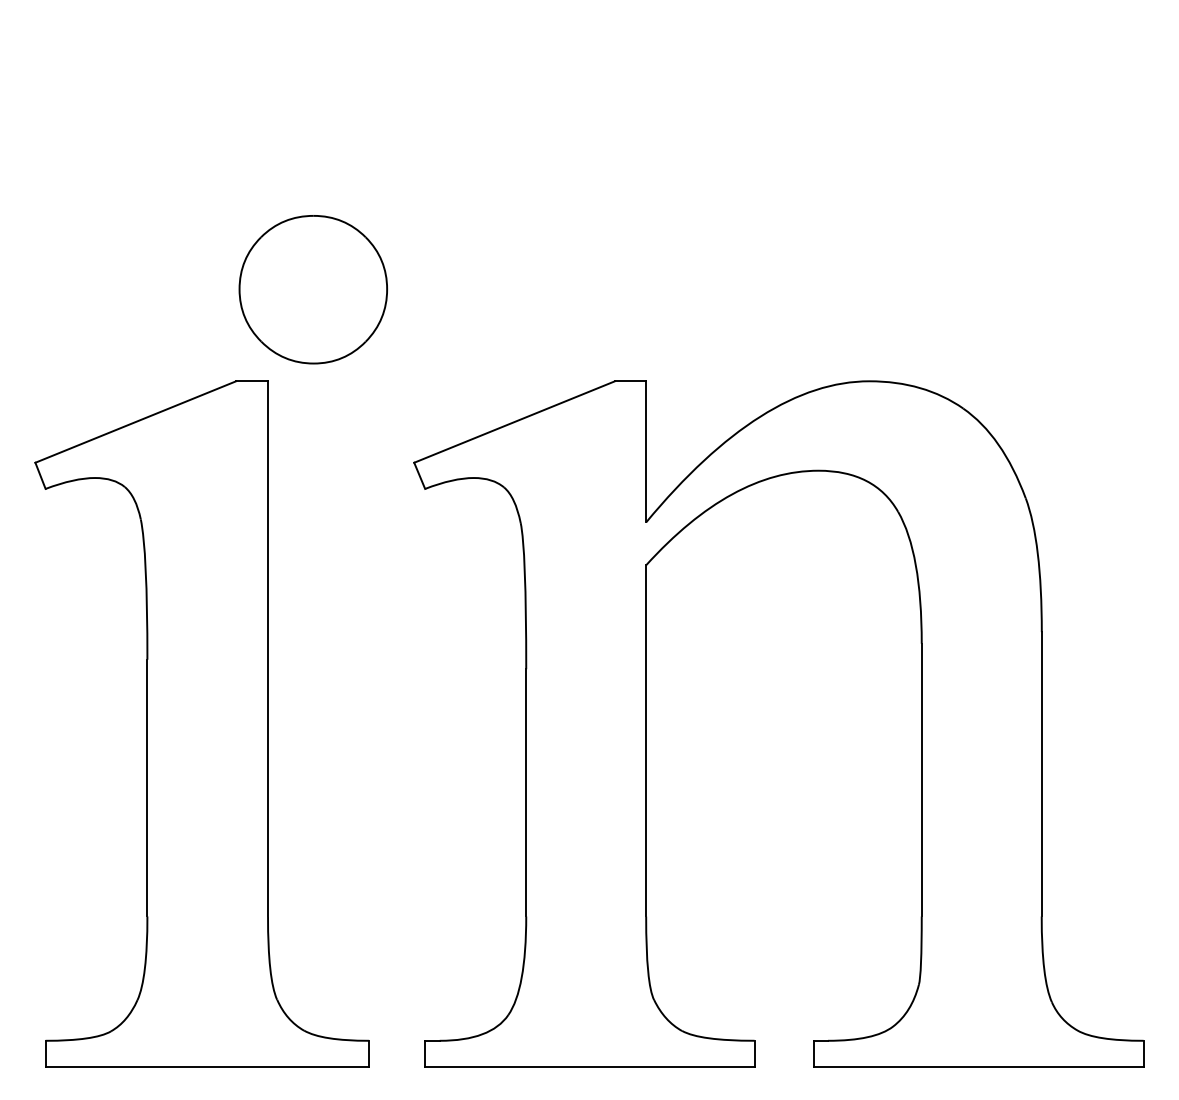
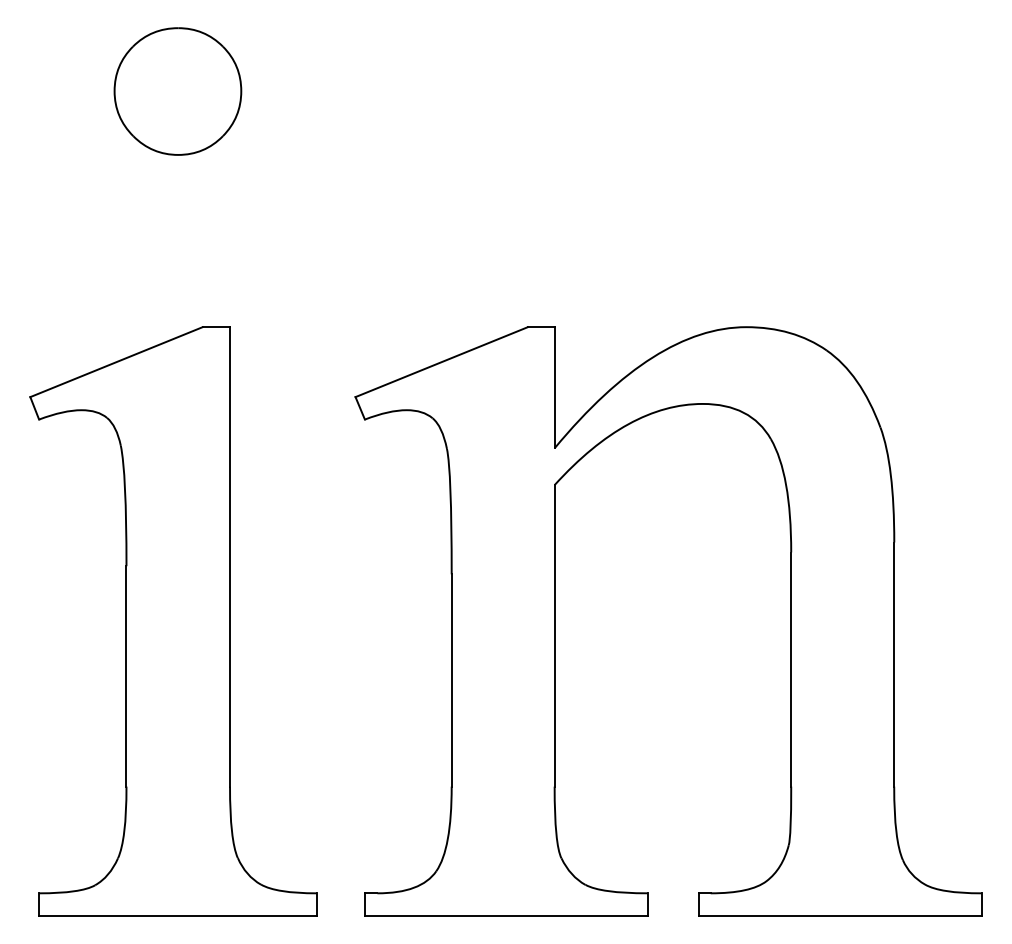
part: (312, 289) -> (177, 91), moved

